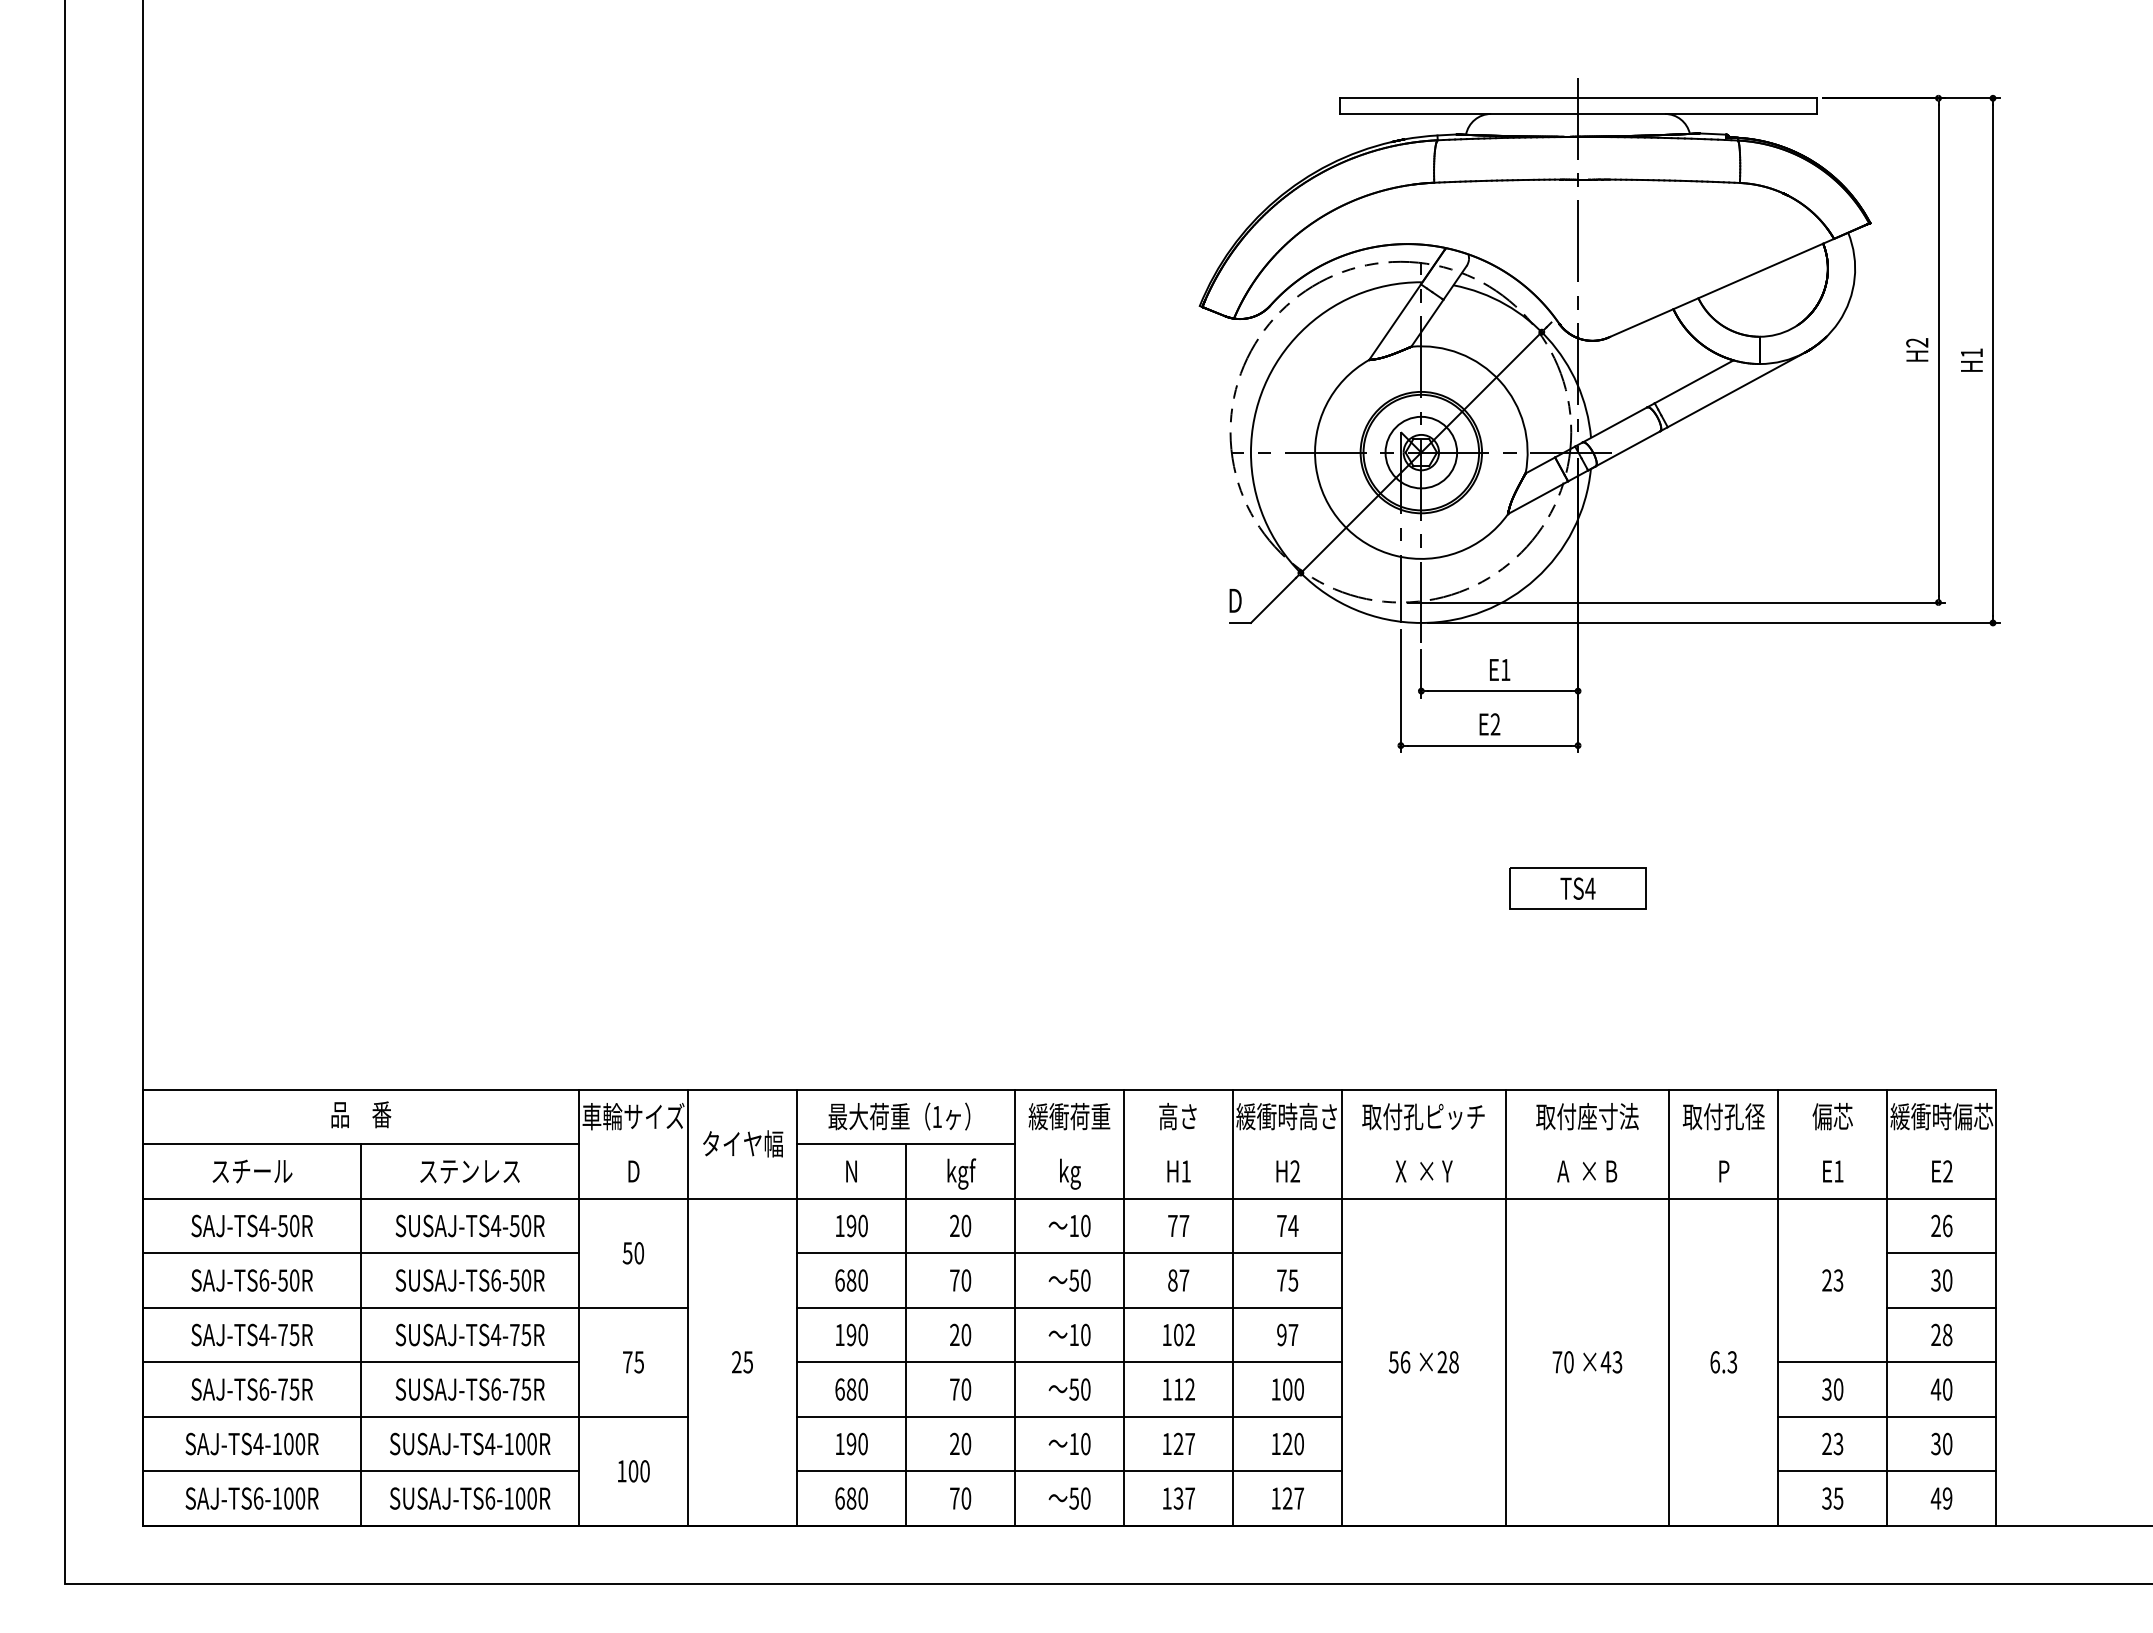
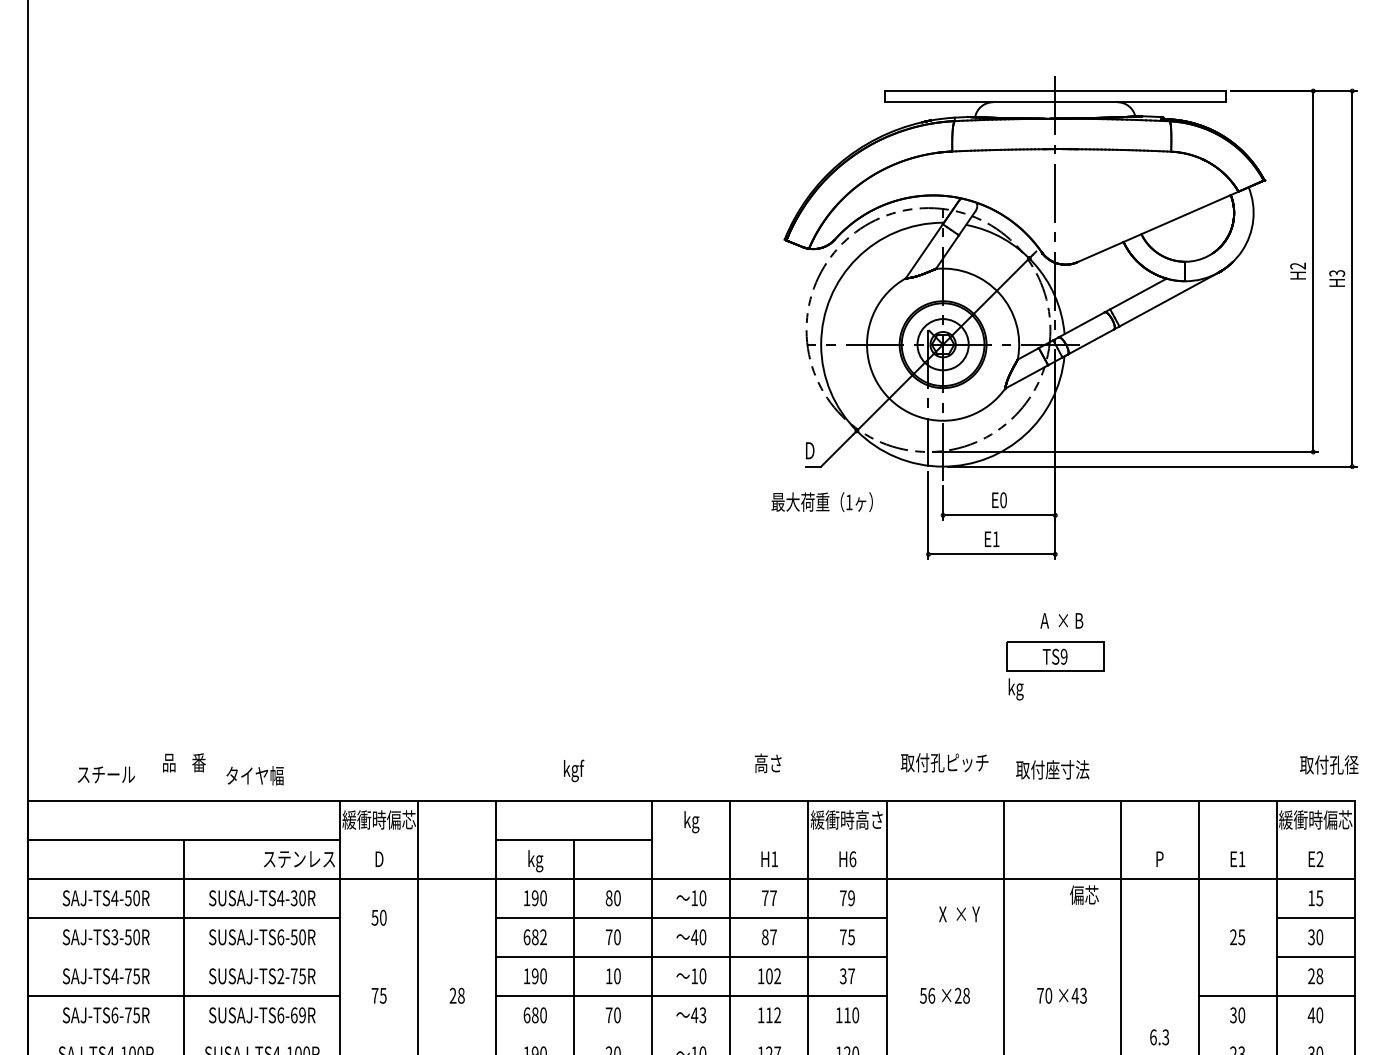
text: (1971, 352) -> (1336, 273), H1 -> H3
text: (1505, 669) -> (1003, 499), E1 -> E0
text: (1495, 724) -> (996, 539), E2 -> E1
text: (1590, 888) -> (1064, 656), TS4 -> TS9
text: (361, 1114) -> (184, 762), moved
text: (633, 1116) -> (379, 819), 車輪サイズ -> 緩衝時偏芯
text: (899, 1116) -> (822, 502), moved
text: (1177, 1116) -> (767, 763), moved
text: (1423, 1116) -> (944, 762), moved
text: (1587, 1116) -> (1052, 769), moved
text: (1723, 1116) -> (1329, 764), moved
text: (1832, 1116) -> (1084, 895), moved
text: (1069, 1119) -> (691, 822), 緩衝荷重 -> kg
text: (743, 1143) -> (255, 775), moved
text: (252, 1171) -> (106, 774), moved
text: (469, 1171) -> (299, 859), moved
text: (1295, 1171) -> (853, 859), H2 -> H6
text: (1423, 1171) -> (958, 914), moved
text: (1587, 1171) -> (1062, 620), moved
text: (852, 1173) -> (535, 860), N -> kg
text: (961, 1173) -> (573, 770), moved
text: (1070, 1173) -> (1016, 688), moved
text: (514, 1225) -> (294, 897), SUSAJ-TS4-50R -> SUSAJ-TS4-30R
text: (954, 1225) -> (608, 897), 20 -> 80
text: (1293, 1225) -> (851, 897), 74 -> 79
text: (1941, 1225) -> (1315, 897), 26 -> 15
text: (264, 1280) -> (115, 937), SAJ-TS6-50R -> SAJ-TS3-50R
text: (862, 1280) -> (543, 937), 680 -> 682
text: (1074, 1280) -> (694, 937), 50 -> 40
text: (1838, 1280) -> (1241, 937), 23 -> 25
line: (415, 1307) -> (223, 956), removed
text: (495, 1334) -> (280, 975), SUSAJ-TS4-75R -> SUSAJ-TS2-75R
text: (954, 1334) -> (608, 975), 20 -> 10
text: (1281, 1335) -> (843, 976), 97 -> 37
text: (748, 1362) -> (461, 995), 25 -> 28
text: (1723, 1362) -> (1159, 1037), moved
text: (520, 1389) -> (298, 1015), SUSAJ-TS6-75R -> SUSAJ-TS6-69R
text: (1079, 1389) -> (698, 1015), 50 -> 43
text: (1287, 1389) -> (847, 1015), 100 -> 110
line: (415, 1416) -> (223, 1034), removed
line: (1069, 1416) -> (691, 1034), removed
line: (1887, 1416) -> (1276, 1034), removed

